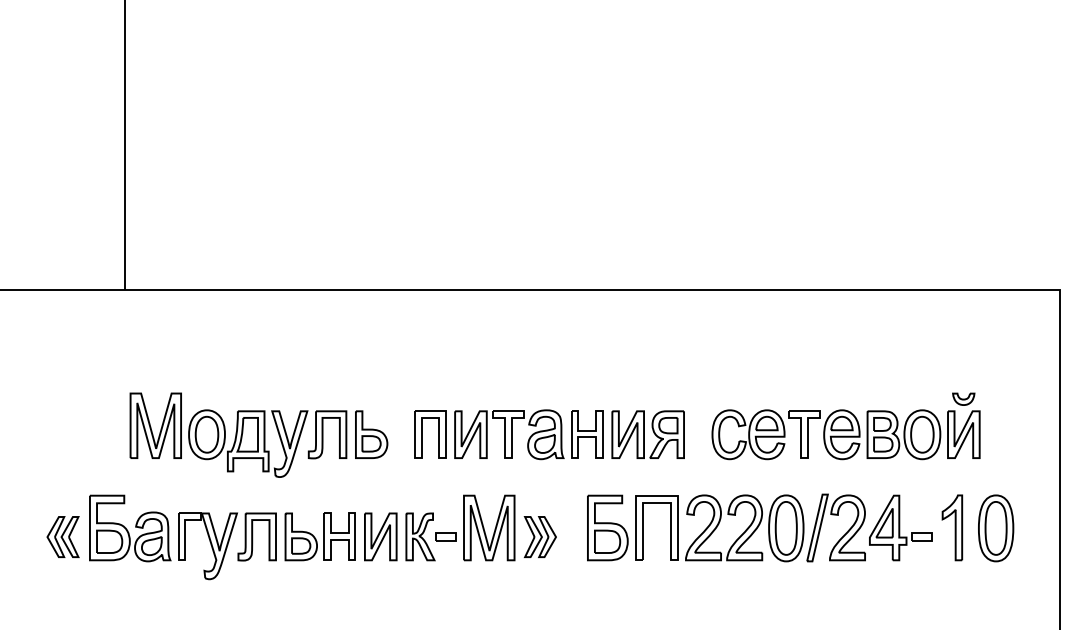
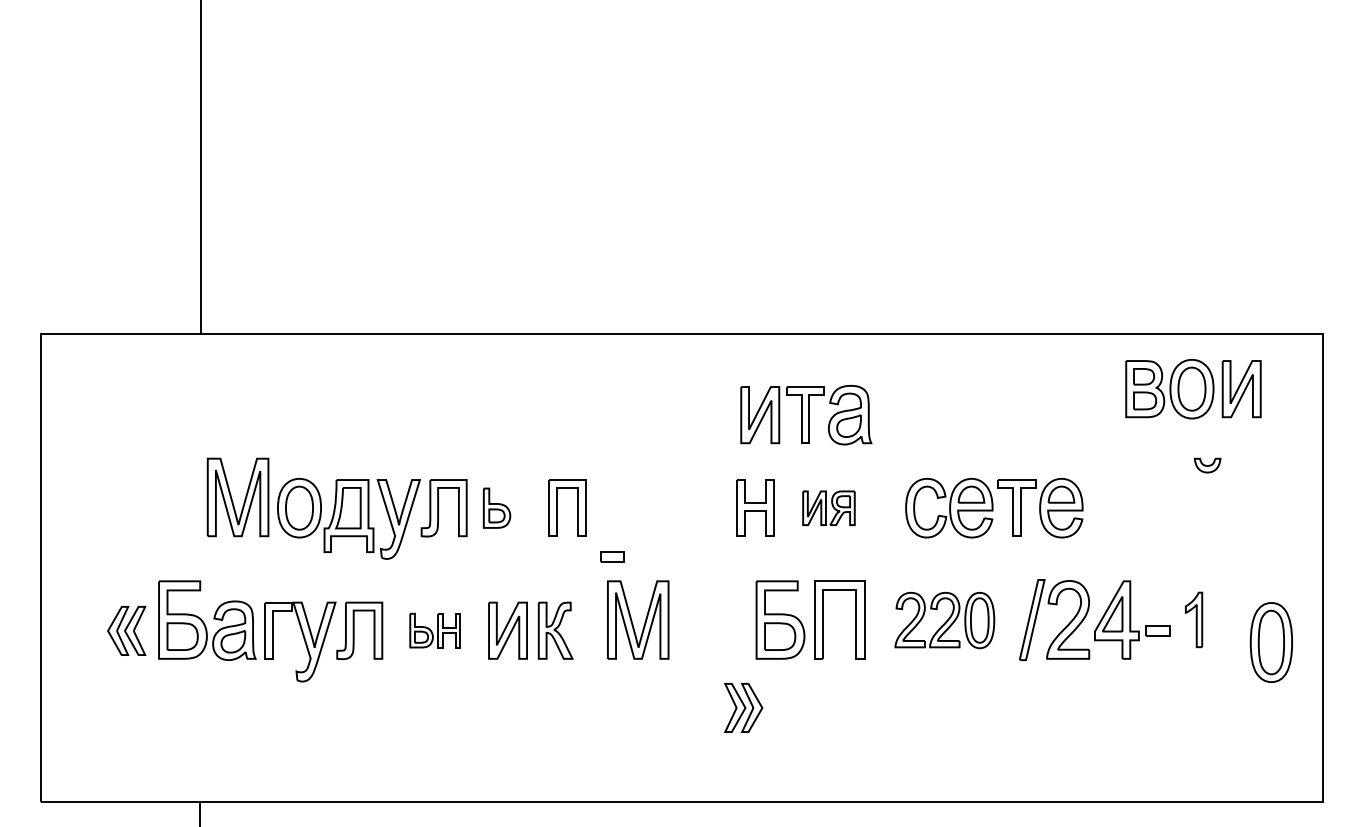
part: (371, 435) -> (496, 508), size x0.7
part: (509, 435) -> (806, 415), moved
part: (647, 435) -> (828, 508), size x0.6
part: (923, 435) -> (1193, 389), moved
part: (951, 527) -> (1193, 619), size x0.7
part: (744, 528) -> (944, 620), size x0.7
part: (995, 528) -> (1270, 642), moved
part: (319, 536) -> (434, 630), size x0.6
part: (446, 536) -> (612, 556), moved
part: (540, 536) -> (743, 707), moved

